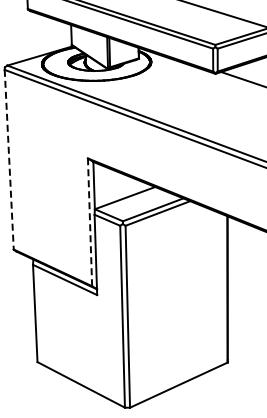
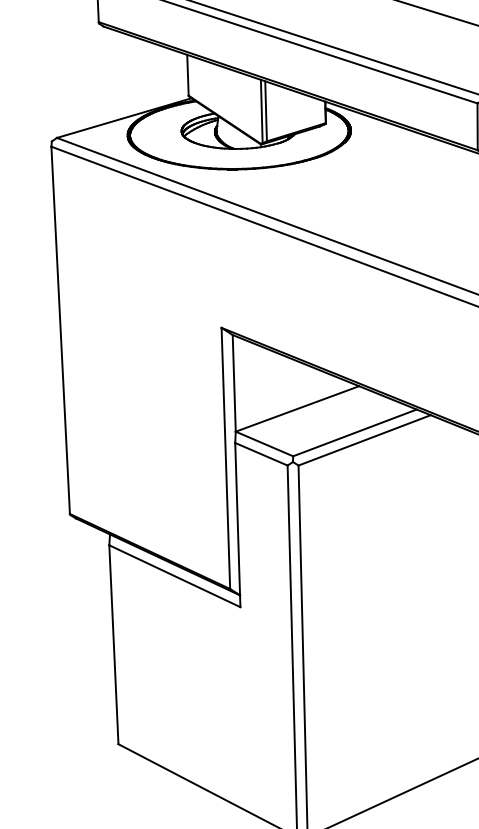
line: (9, 159) -> (61, 329), dashed -> solid
line: (90, 222) -> (226, 458), dashed -> solid

